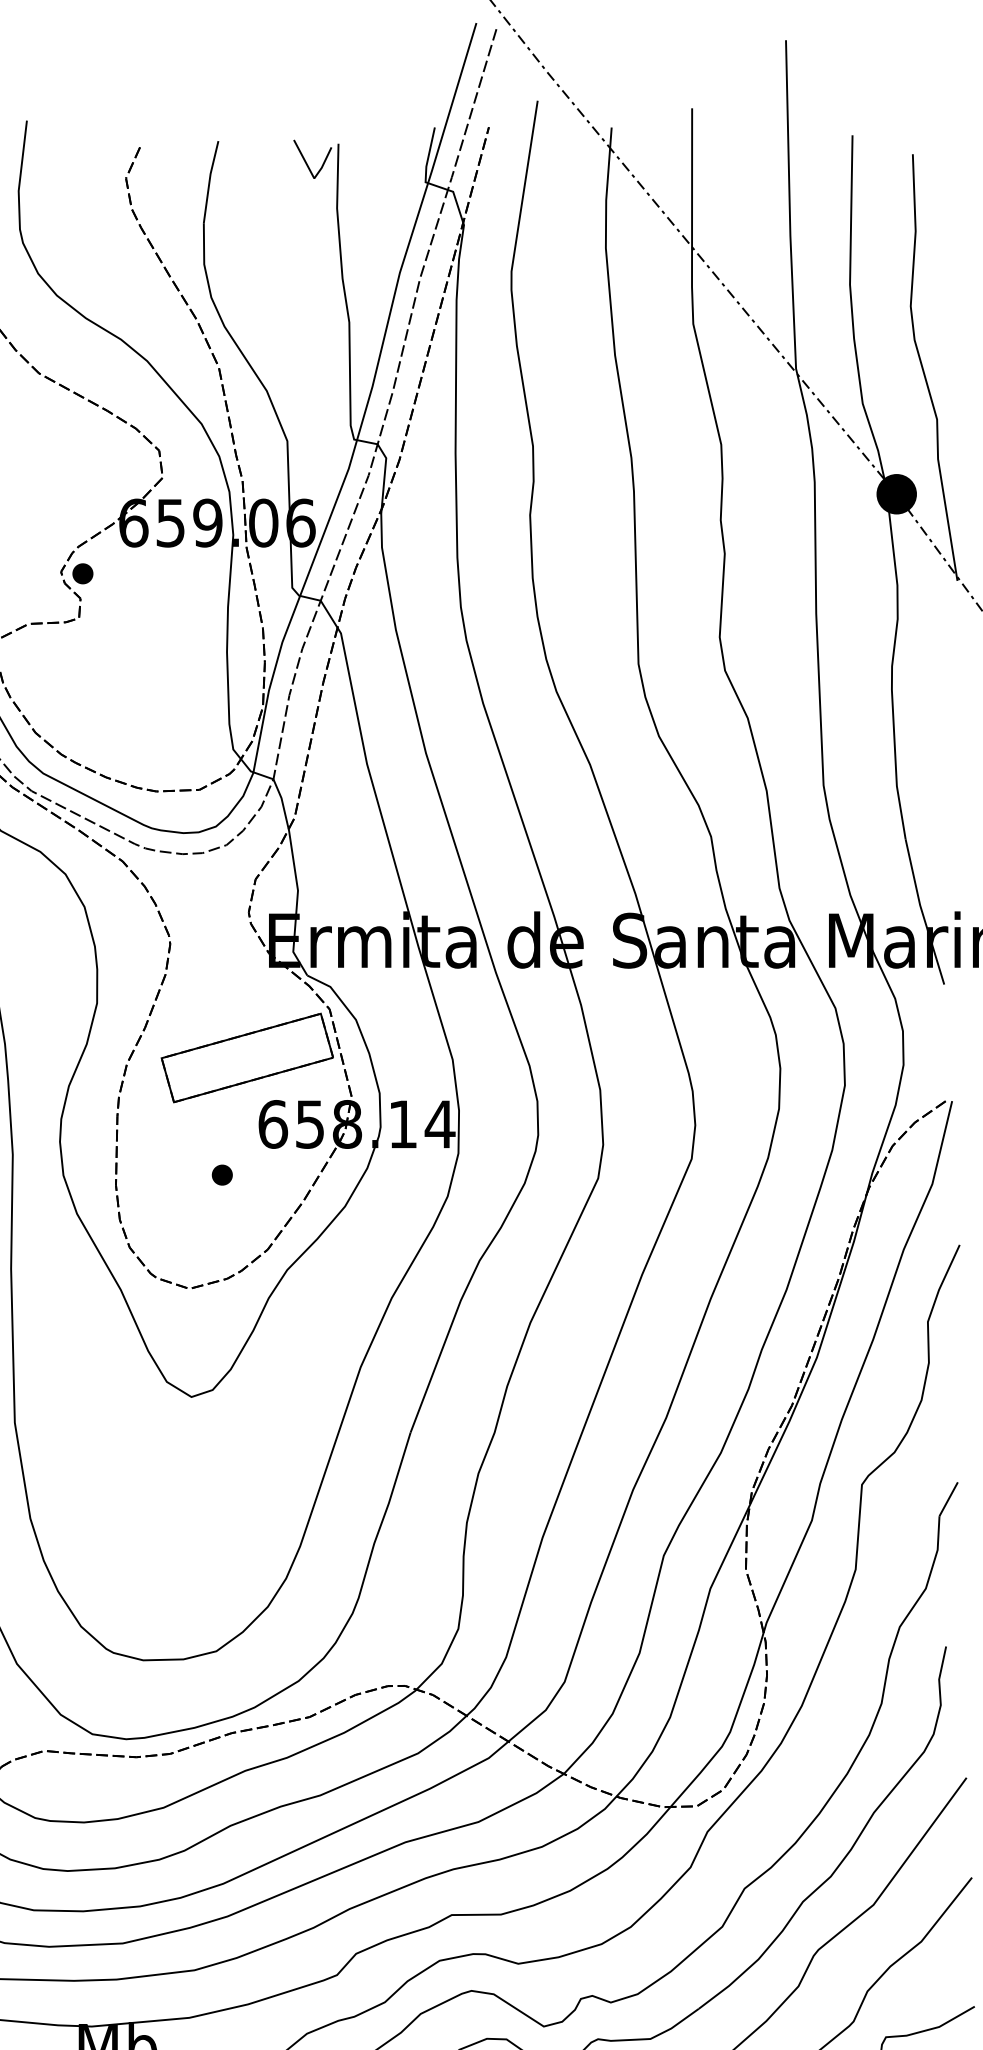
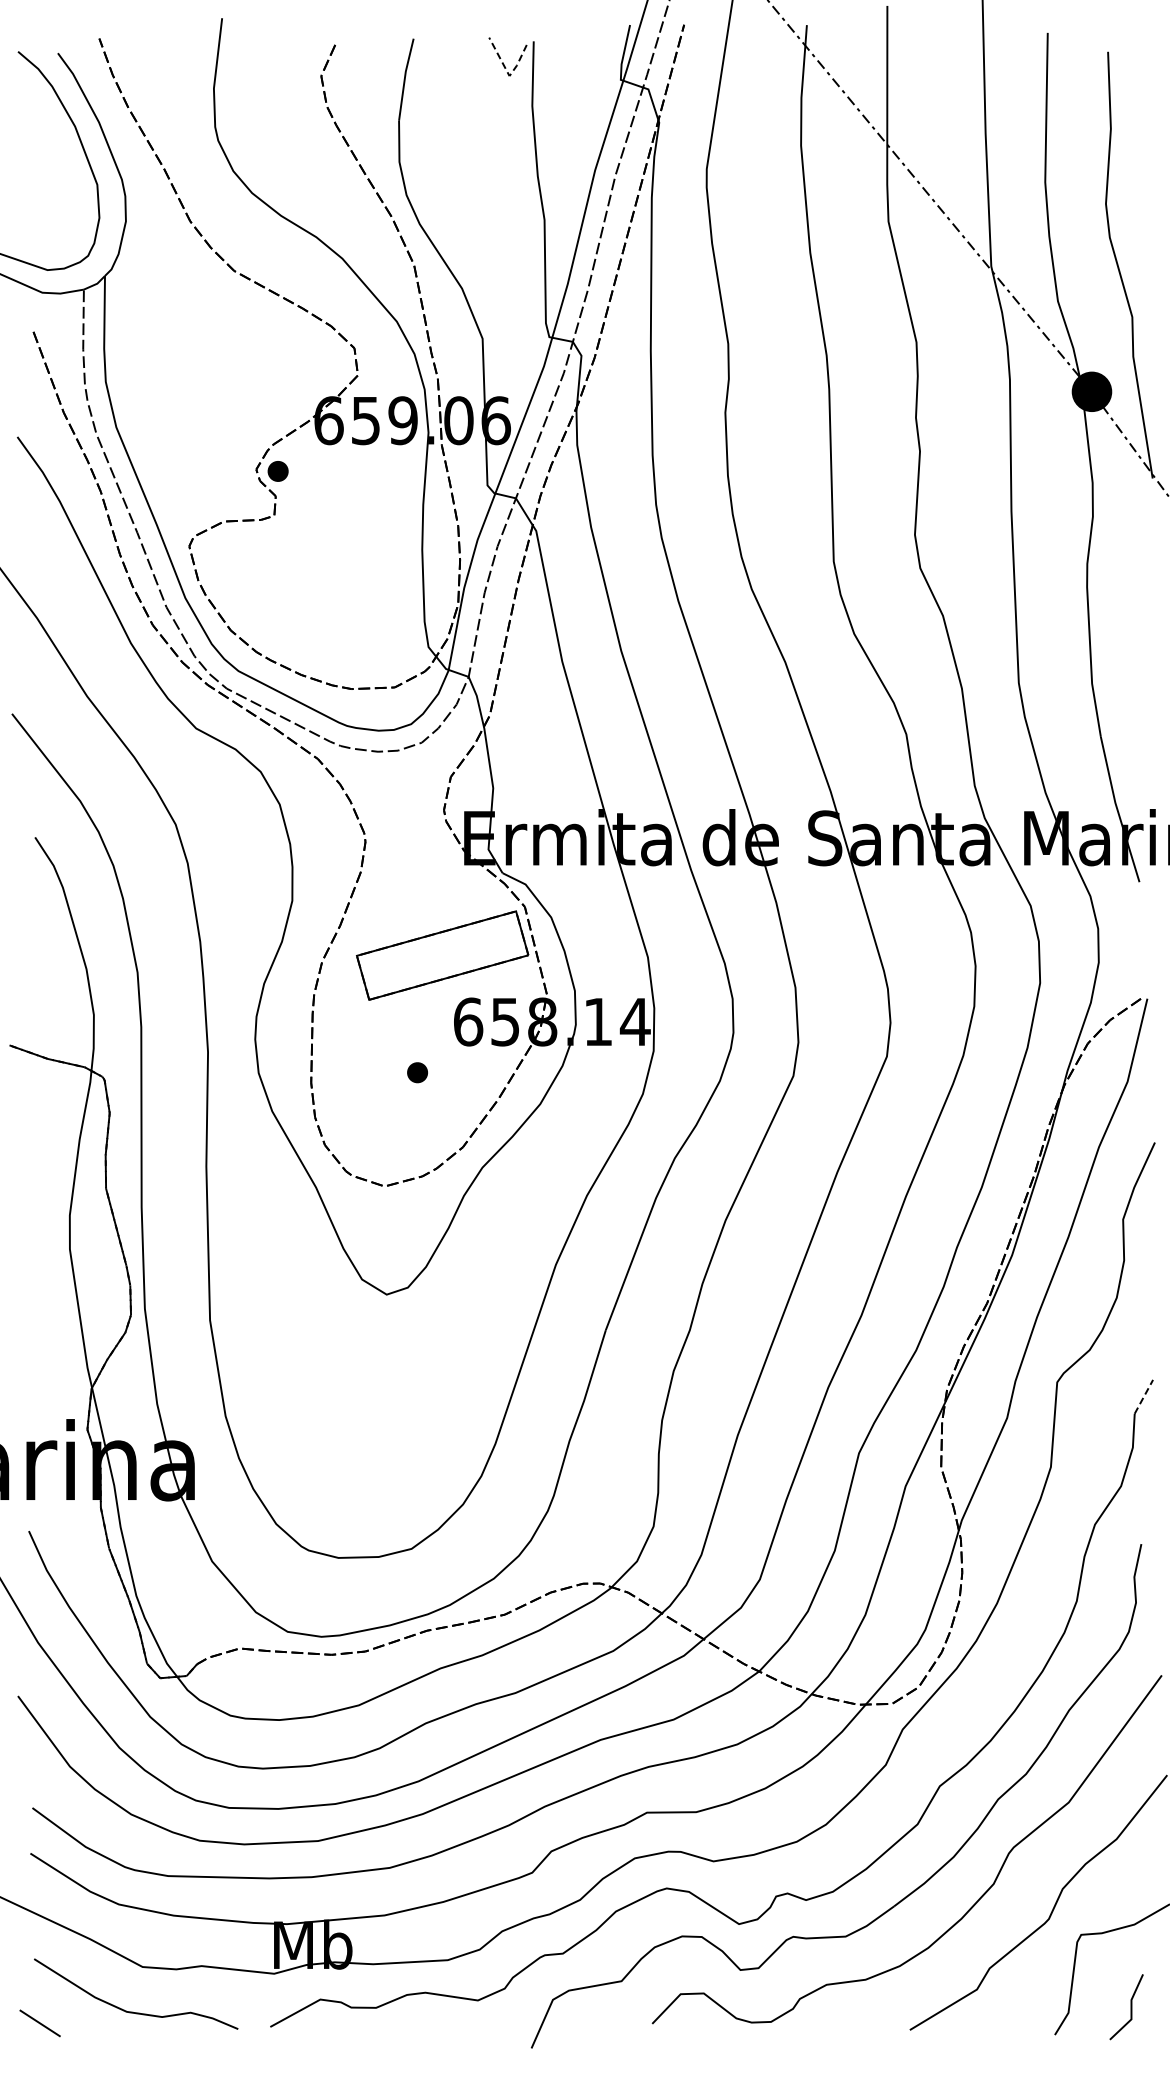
line: (313, 175) -> (508, 73), solid -> dashed
line: (949, 1498) -> (1144, 1396), solid -> dashed

